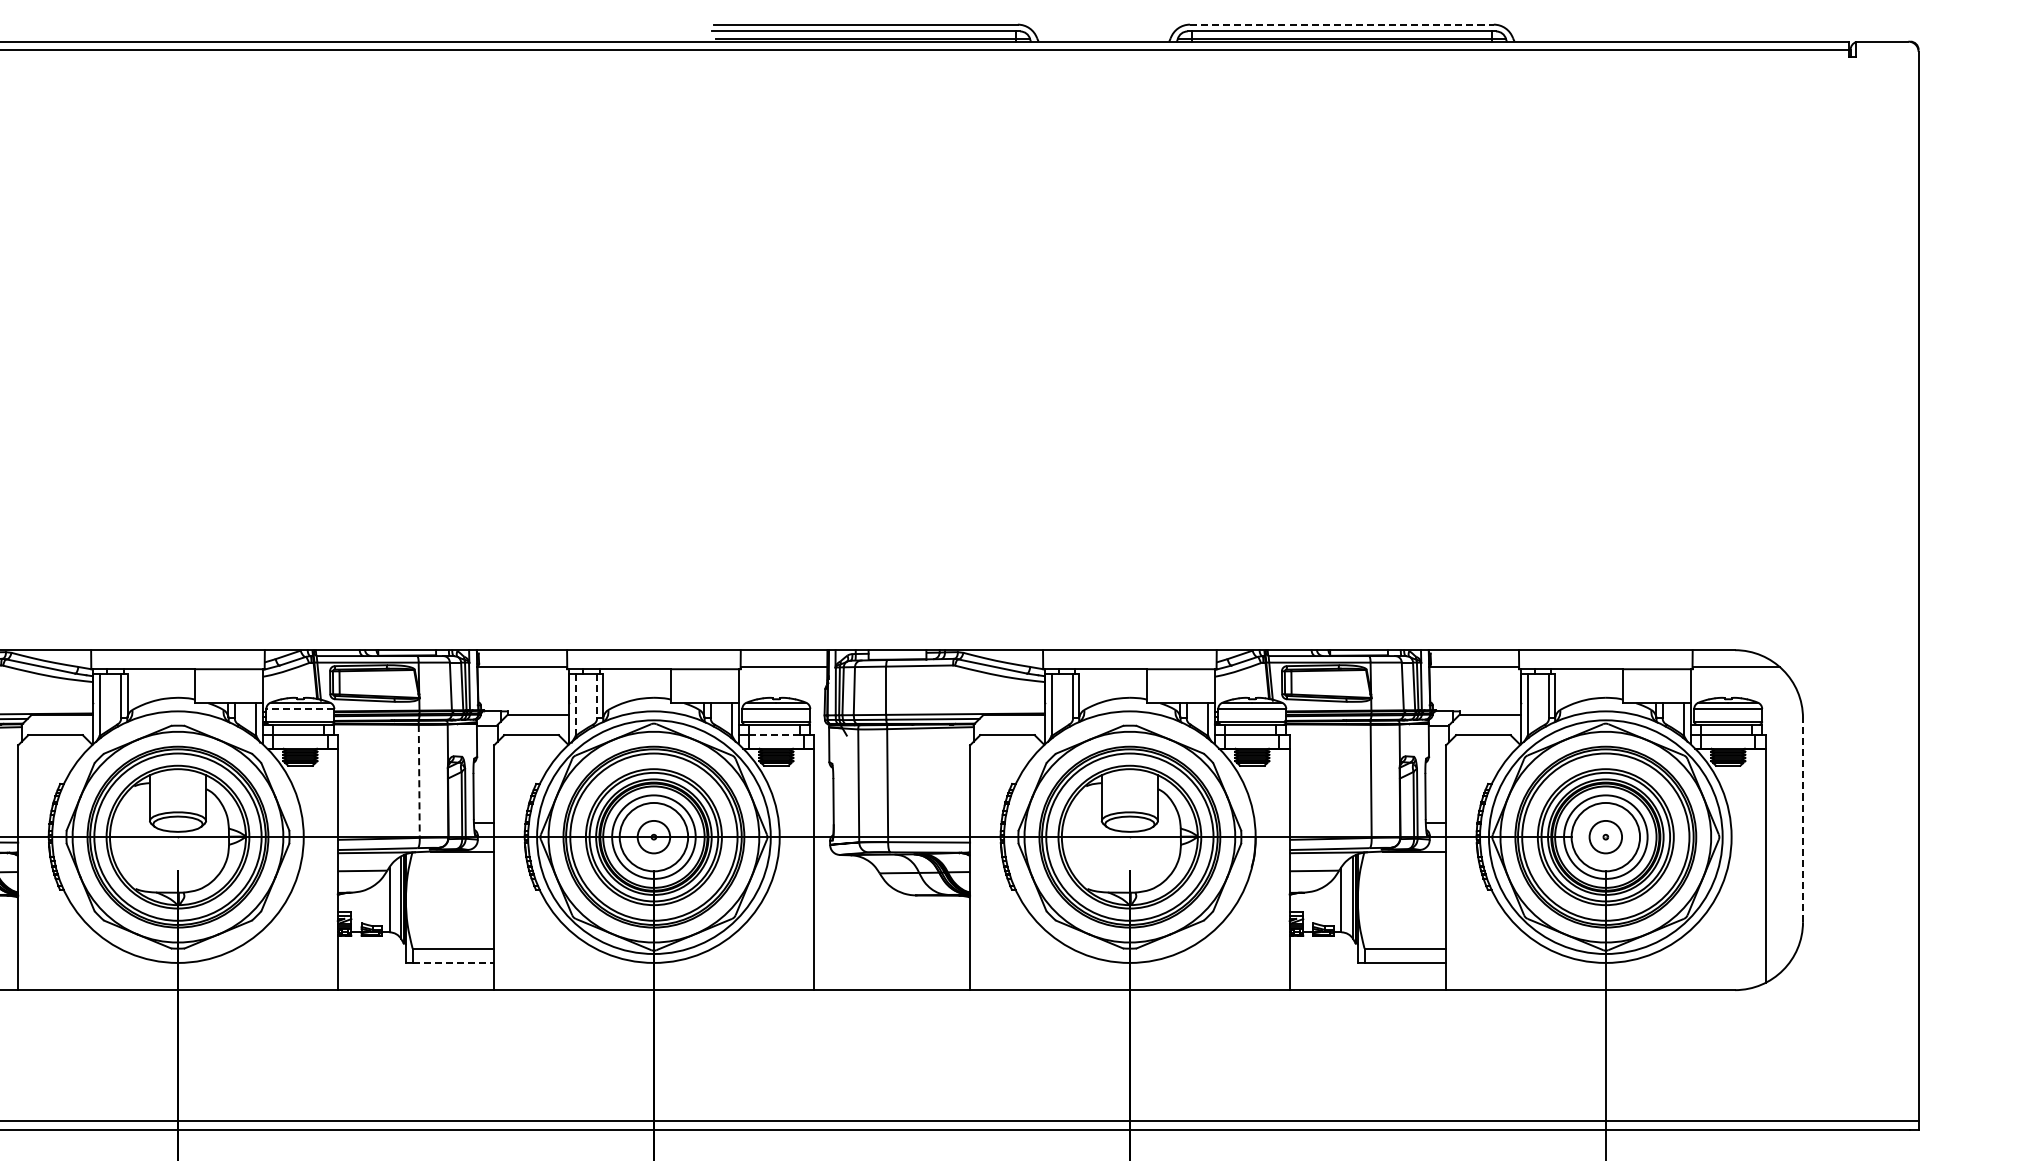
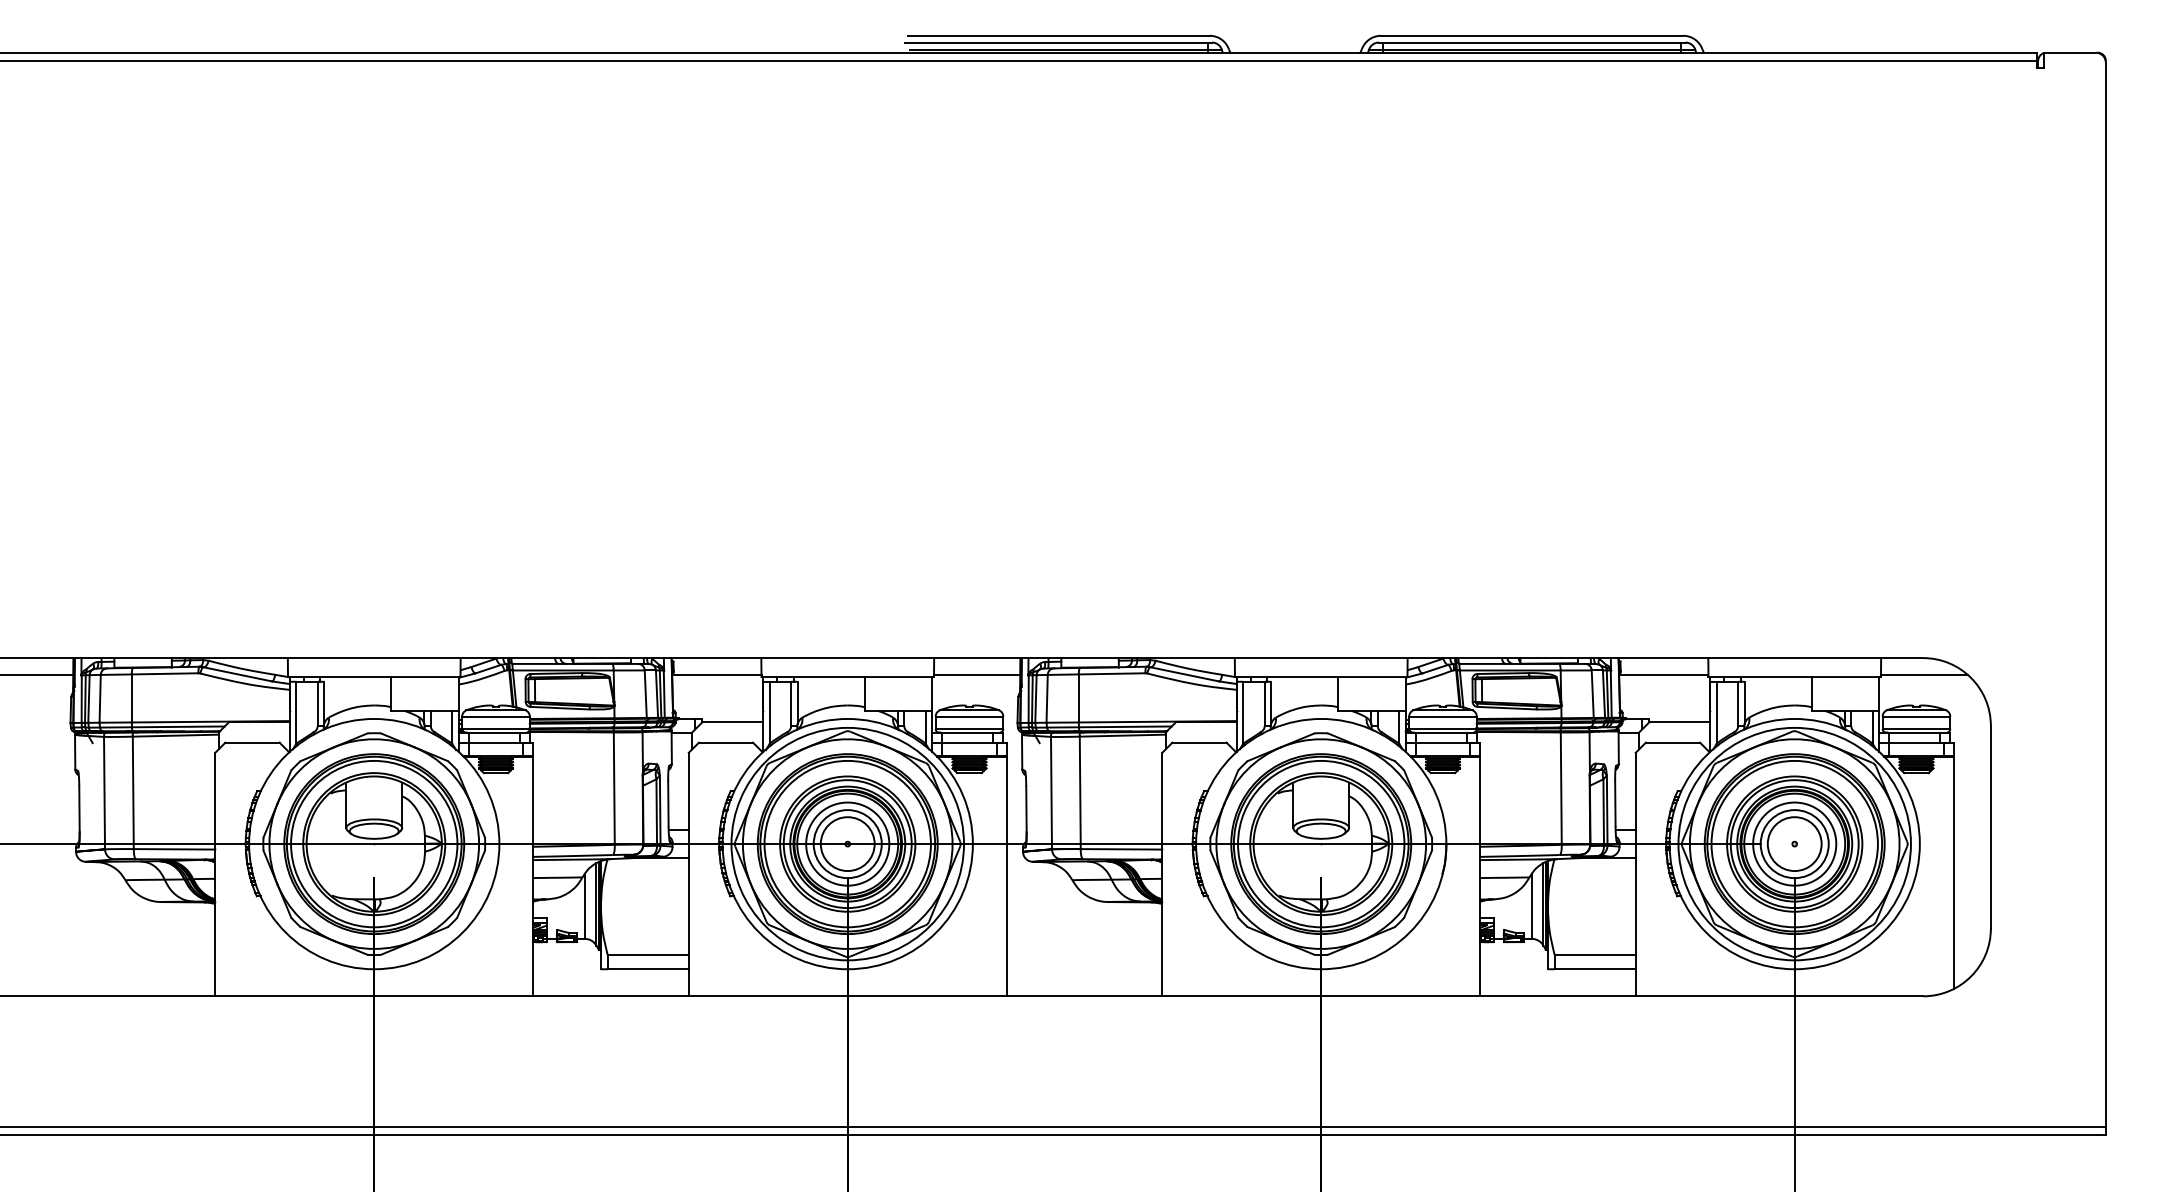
line: (1342, 24) -> (1532, 35), dashed -> solid
line: (597, 696) -> (791, 704), dashed -> solid
line: (575, 704) -> (769, 712), dashed -> solid
line: (300, 708) -> (496, 716), dashed -> solid
line: (775, 735) -> (968, 742), dashed -> solid
line: (419, 782) -> (614, 789), dashed -> solid
line: (1802, 819) -> (1990, 826), dashed -> solid
circle: (653, 837) -> (847, 844), size x1.67
circle: (1605, 837) -> (1794, 844), size x1.67
line: (453, 963) -> (648, 969), dashed -> solid

